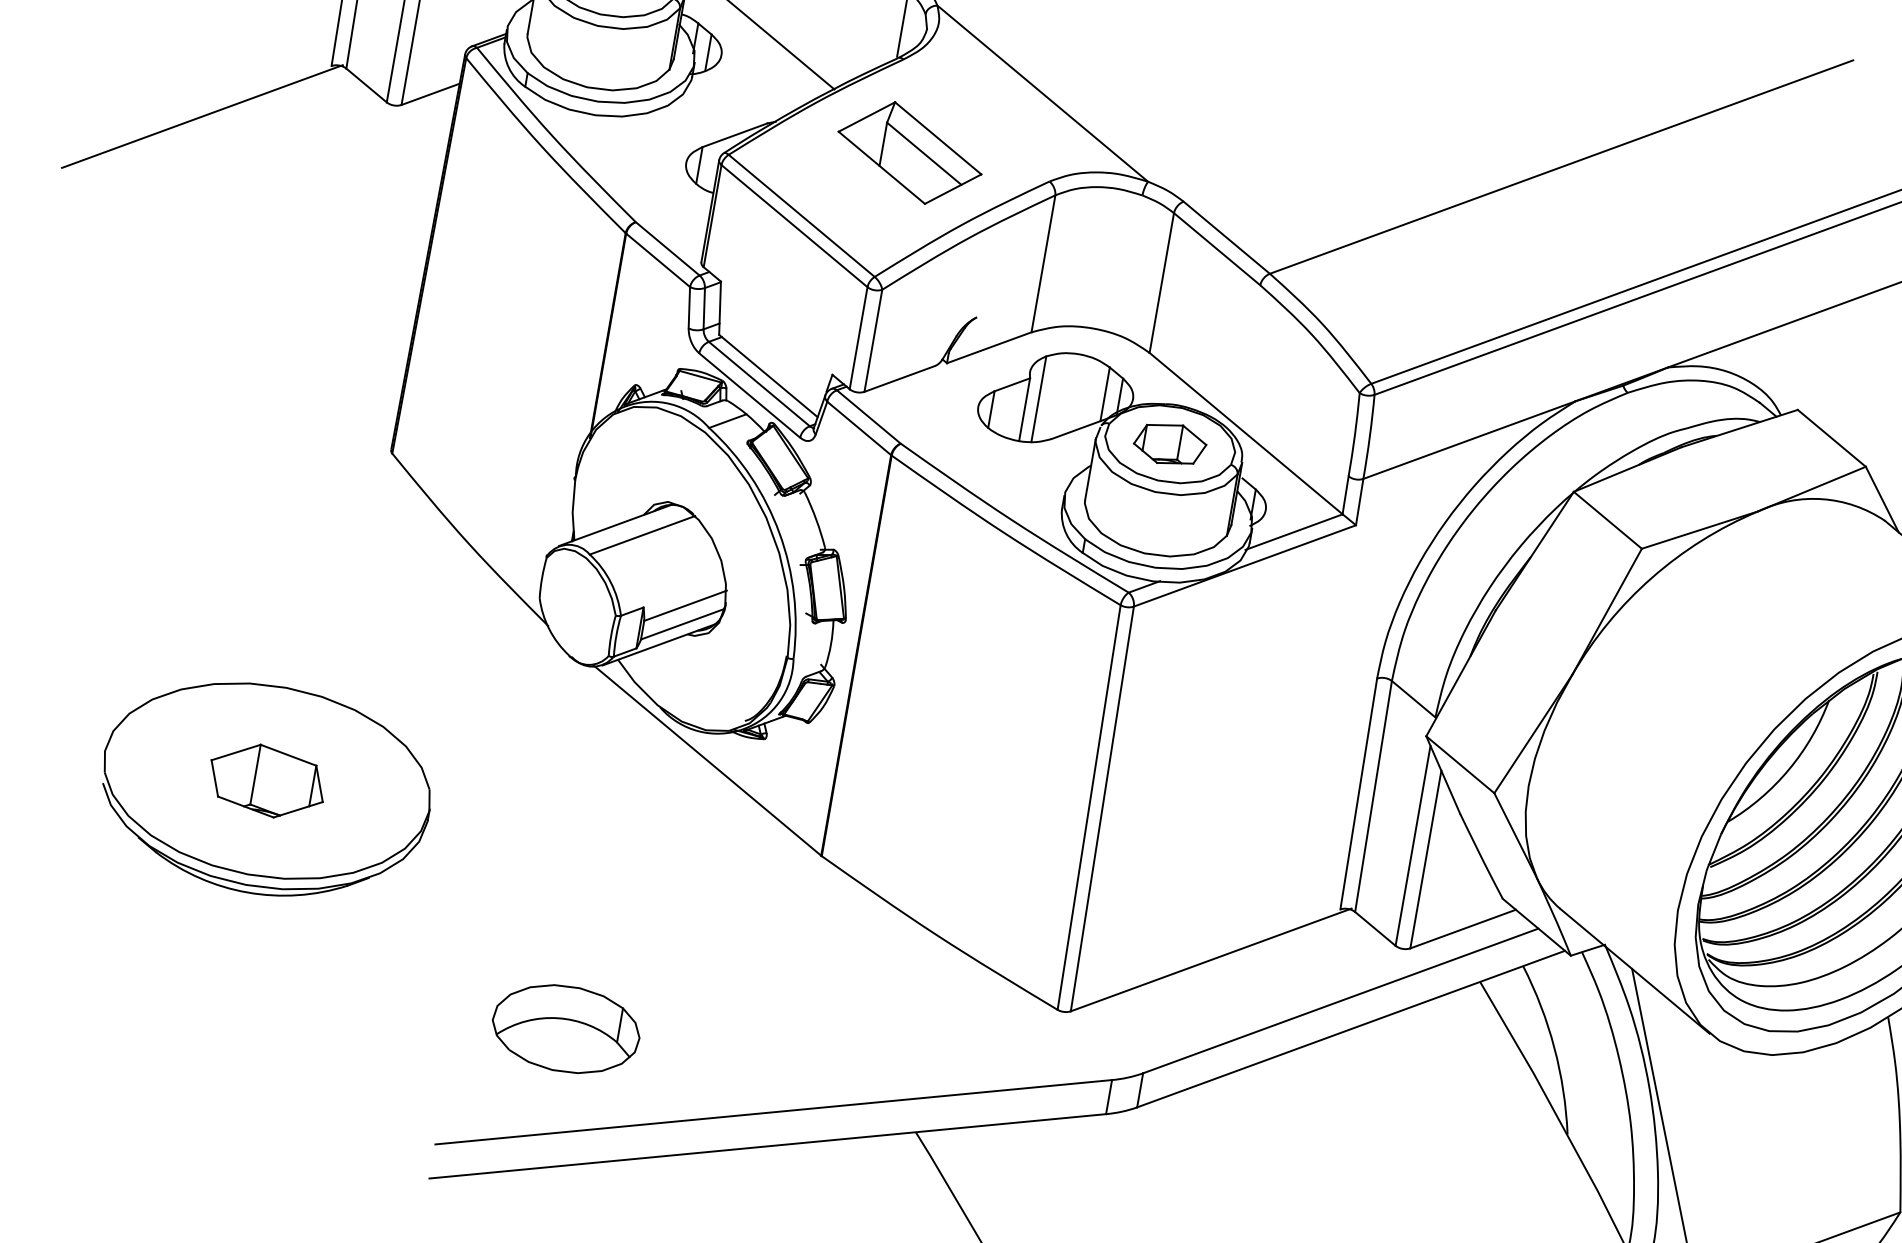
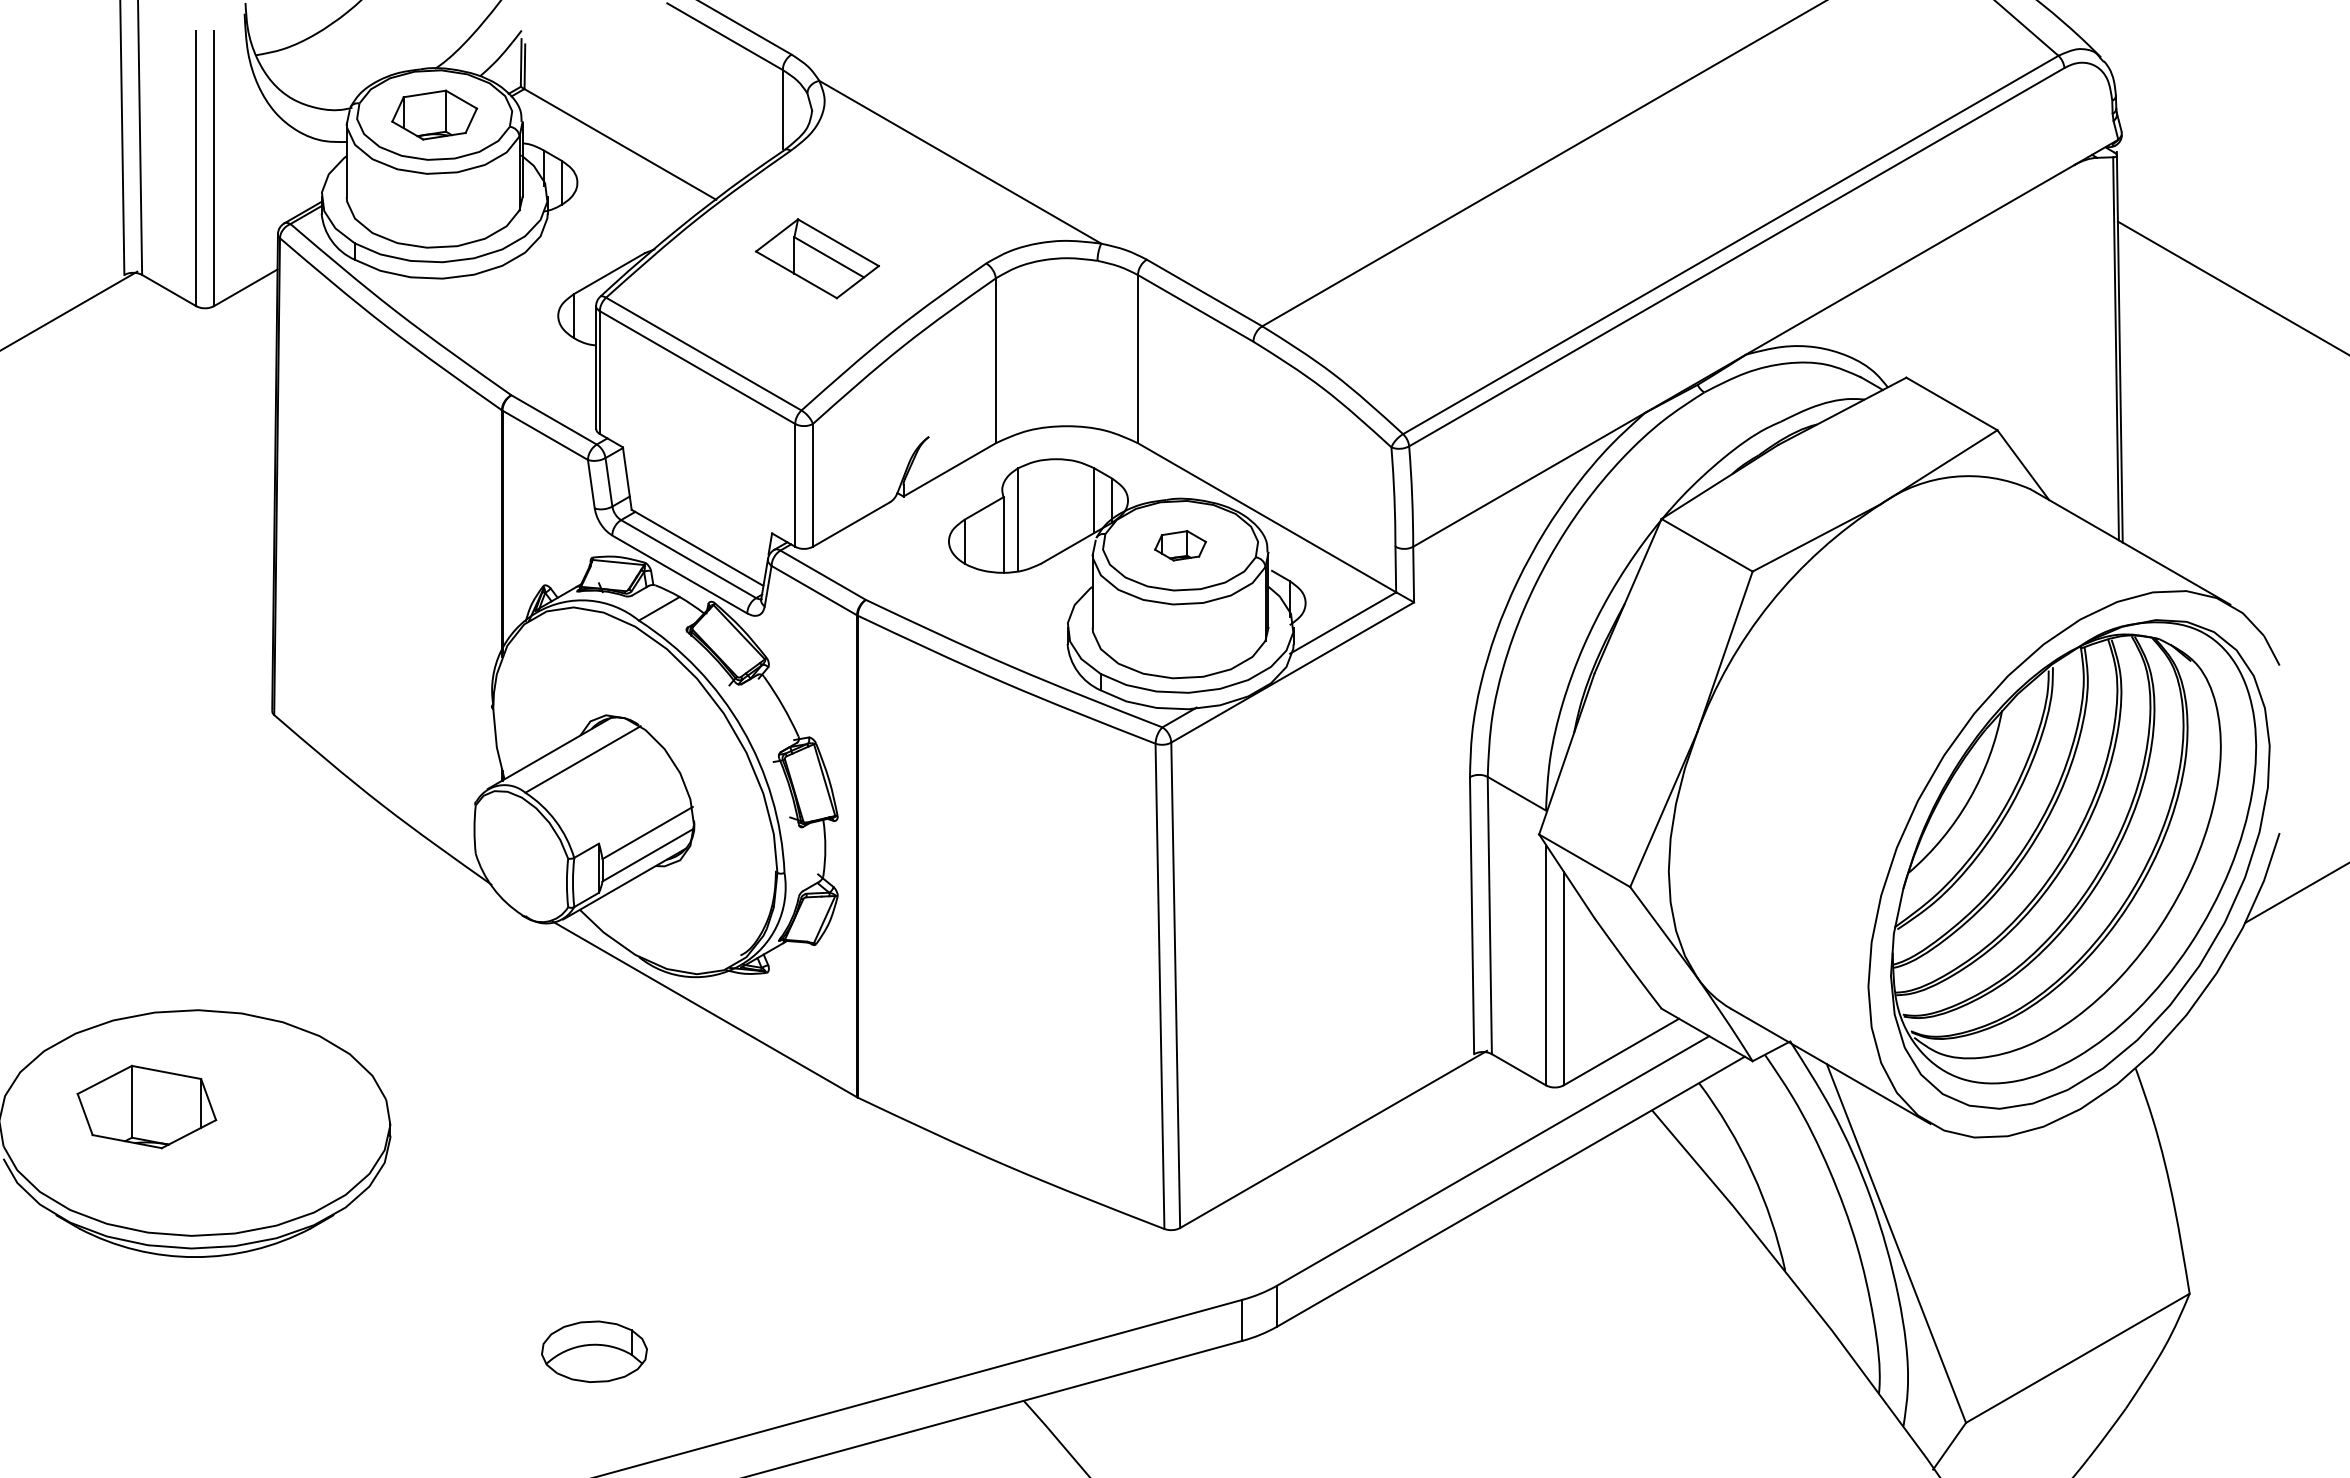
part: (910, 152) -> (817, 258), size x0.7
part: (1170, 444) -> (1180, 545), size x0.6
part: (266, 780) -> (146, 1106), moved
part: (566, 1028) -> (594, 1351), size x0.6

